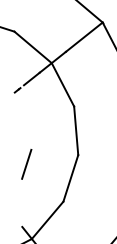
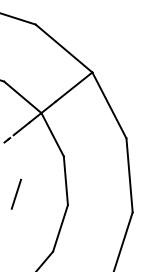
line: (25, 163) -> (15, 193), moved

